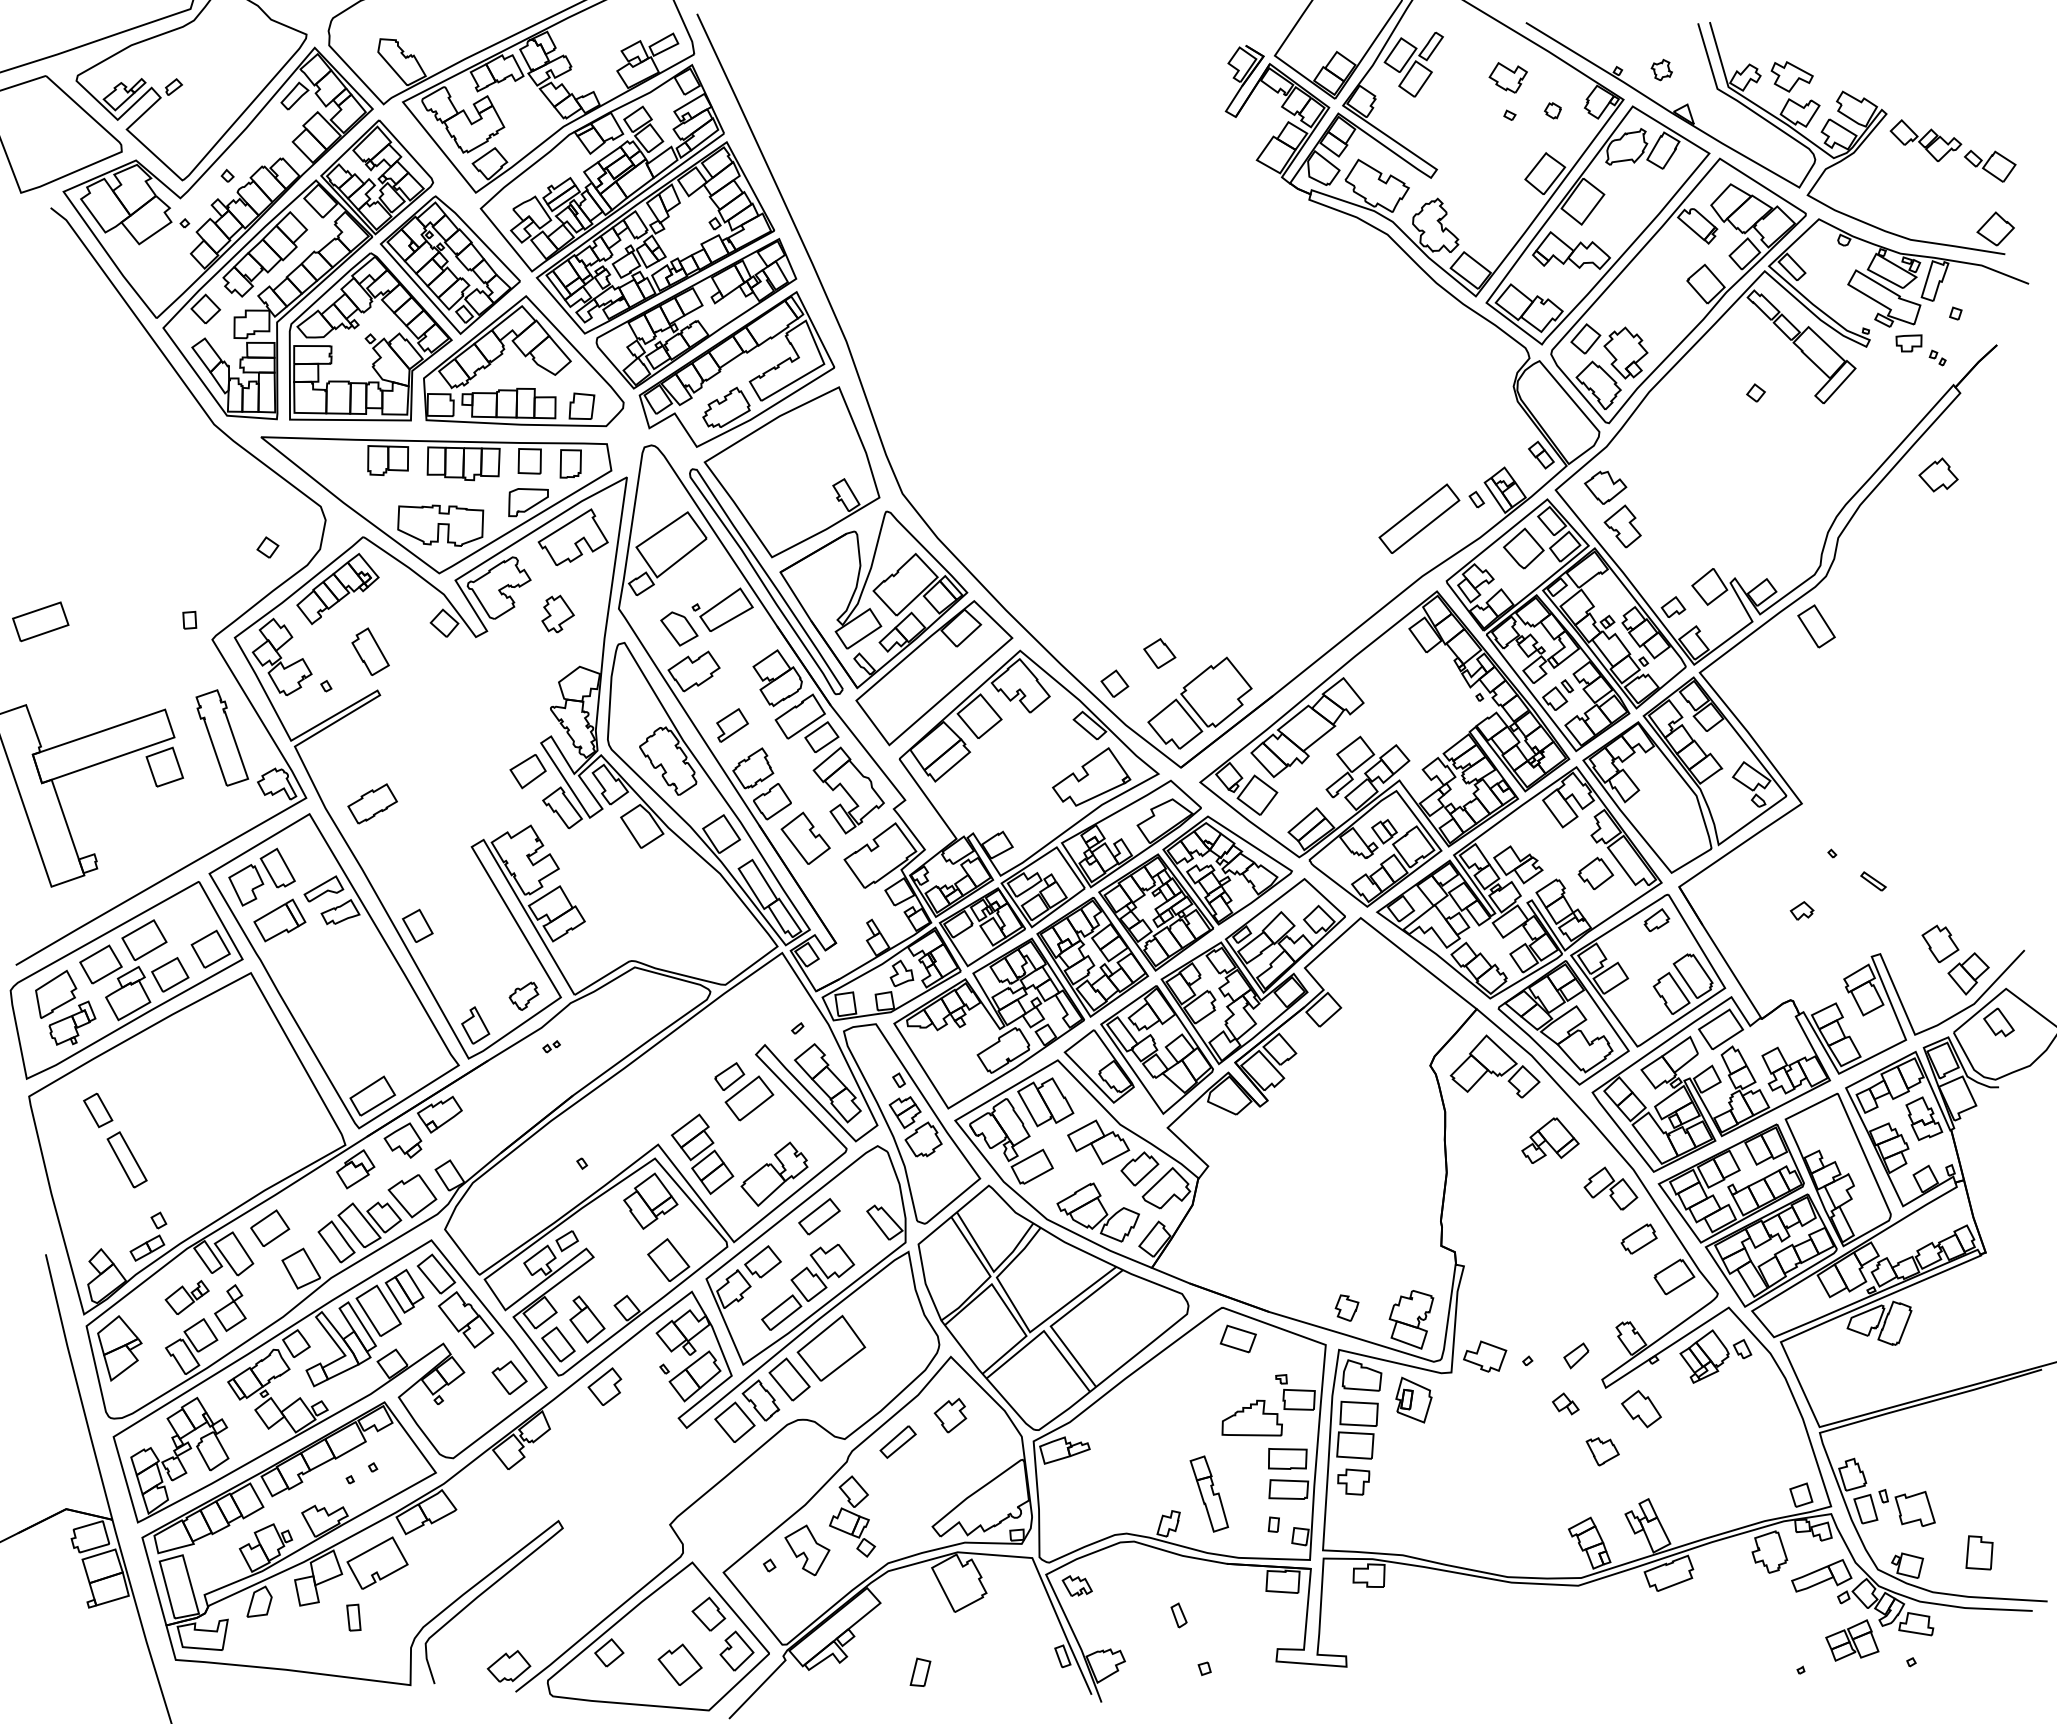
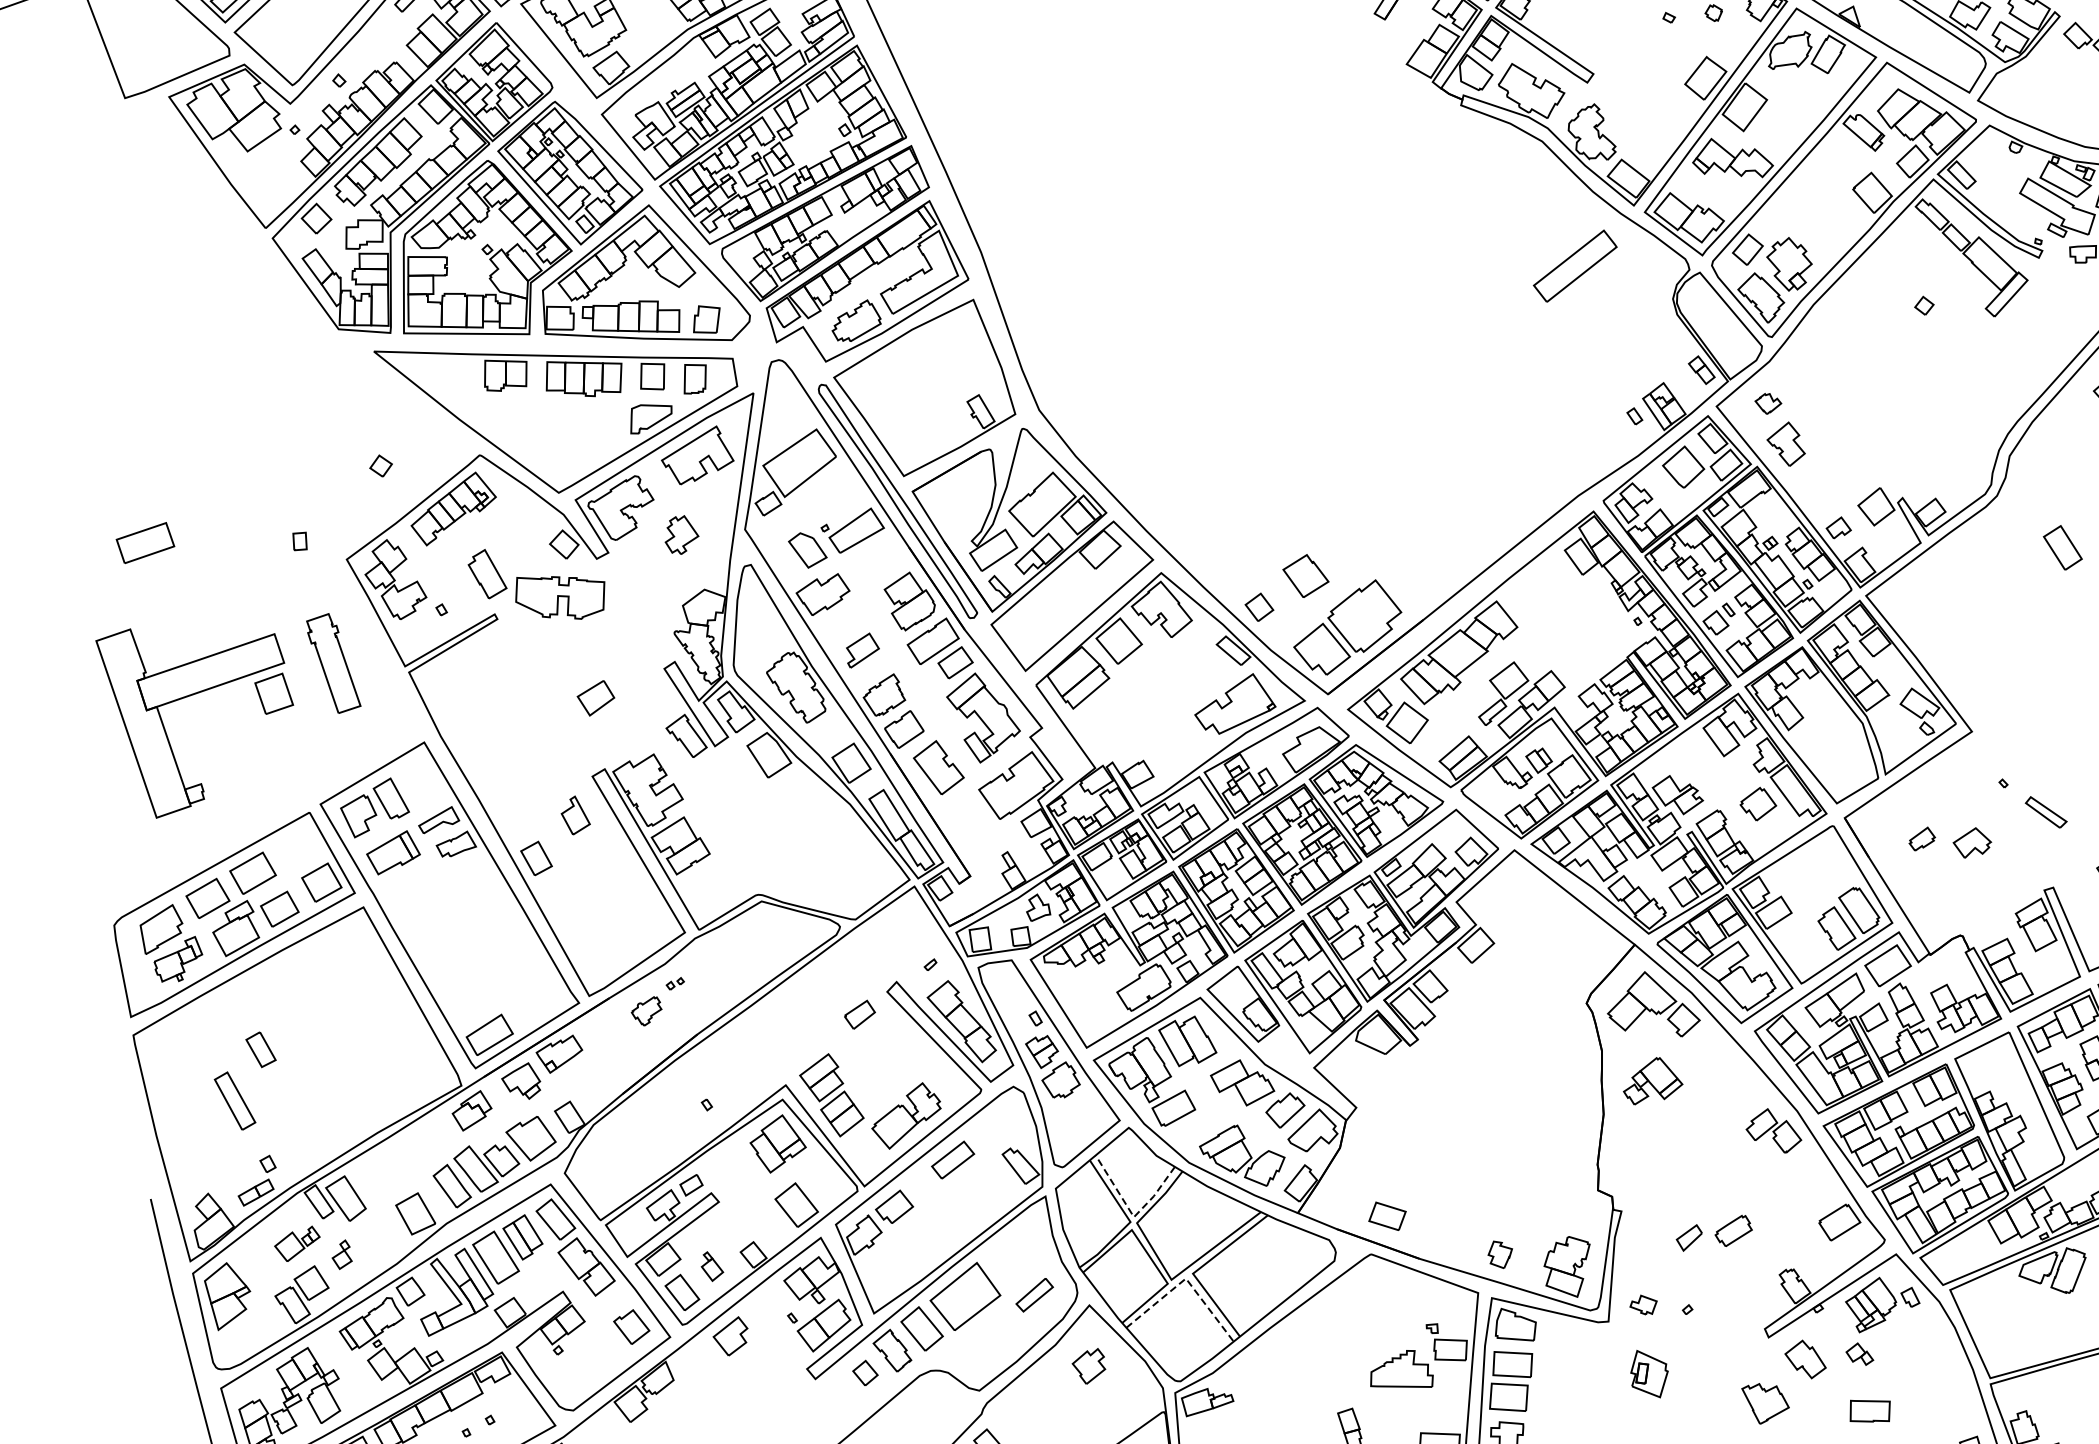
part: (1605, 487) -> (1768, 403), size x0.6
part: (1419, 518) -> (1575, 265), moved
part: (440, 525) -> (560, 597), moved
part: (1816, 626) -> (2062, 547), moved
part: (215, 634) -> (326, 556), removed
part: (1159, 653) -> (1305, 575), size x1.4
part: (527, 771) -> (595, 698), moved
part: (372, 803) -> (489, 731), removed
part: (1873, 881) -> (2046, 812), size x1.6
part: (1801, 910) -> (1971, 842), size x1.6
part: (1656, 920) -> (1921, 839), moved
part: (523, 995) -> (646, 1010), moved
part: (475, 1025) -> (575, 815), moved
part: (749, 1098) -> (880, 1037), removed
part: (98, 1110) -> (261, 1049), moved
part: (1550, 1140) -> (1653, 1080), moved
part: (270, 1227) -> (383, 1171), removed
part: (1638, 1238) -> (1733, 1230), moved
line: (992, 1269) -> (1132, 1214), solid -> dashed
part: (808, 1286) -> (941, 1232), removed
part: (230, 1307) -> (342, 1254), size x0.6
part: (587, 1319) -> (712, 1266), size x0.6
line: (1044, 1331) -> (1186, 1279), solid -> dashed
part: (1237, 1338) -> (1386, 1215), moved
part: (1576, 1355) -> (1689, 1237), moved
part: (1485, 1356) -> (1643, 1304), size x0.6
part: (1413, 1399) -> (1649, 1373), moved
part: (1565, 1403) -> (1859, 1353), moved
part: (734, 1421) -> (864, 1372), size x0.6
part: (897, 1441) -> (1034, 1294), moved
part: (1602, 1451) -> (1765, 1403), size x1.4
part: (1287, 1458) -> (1869, 1410), moved

